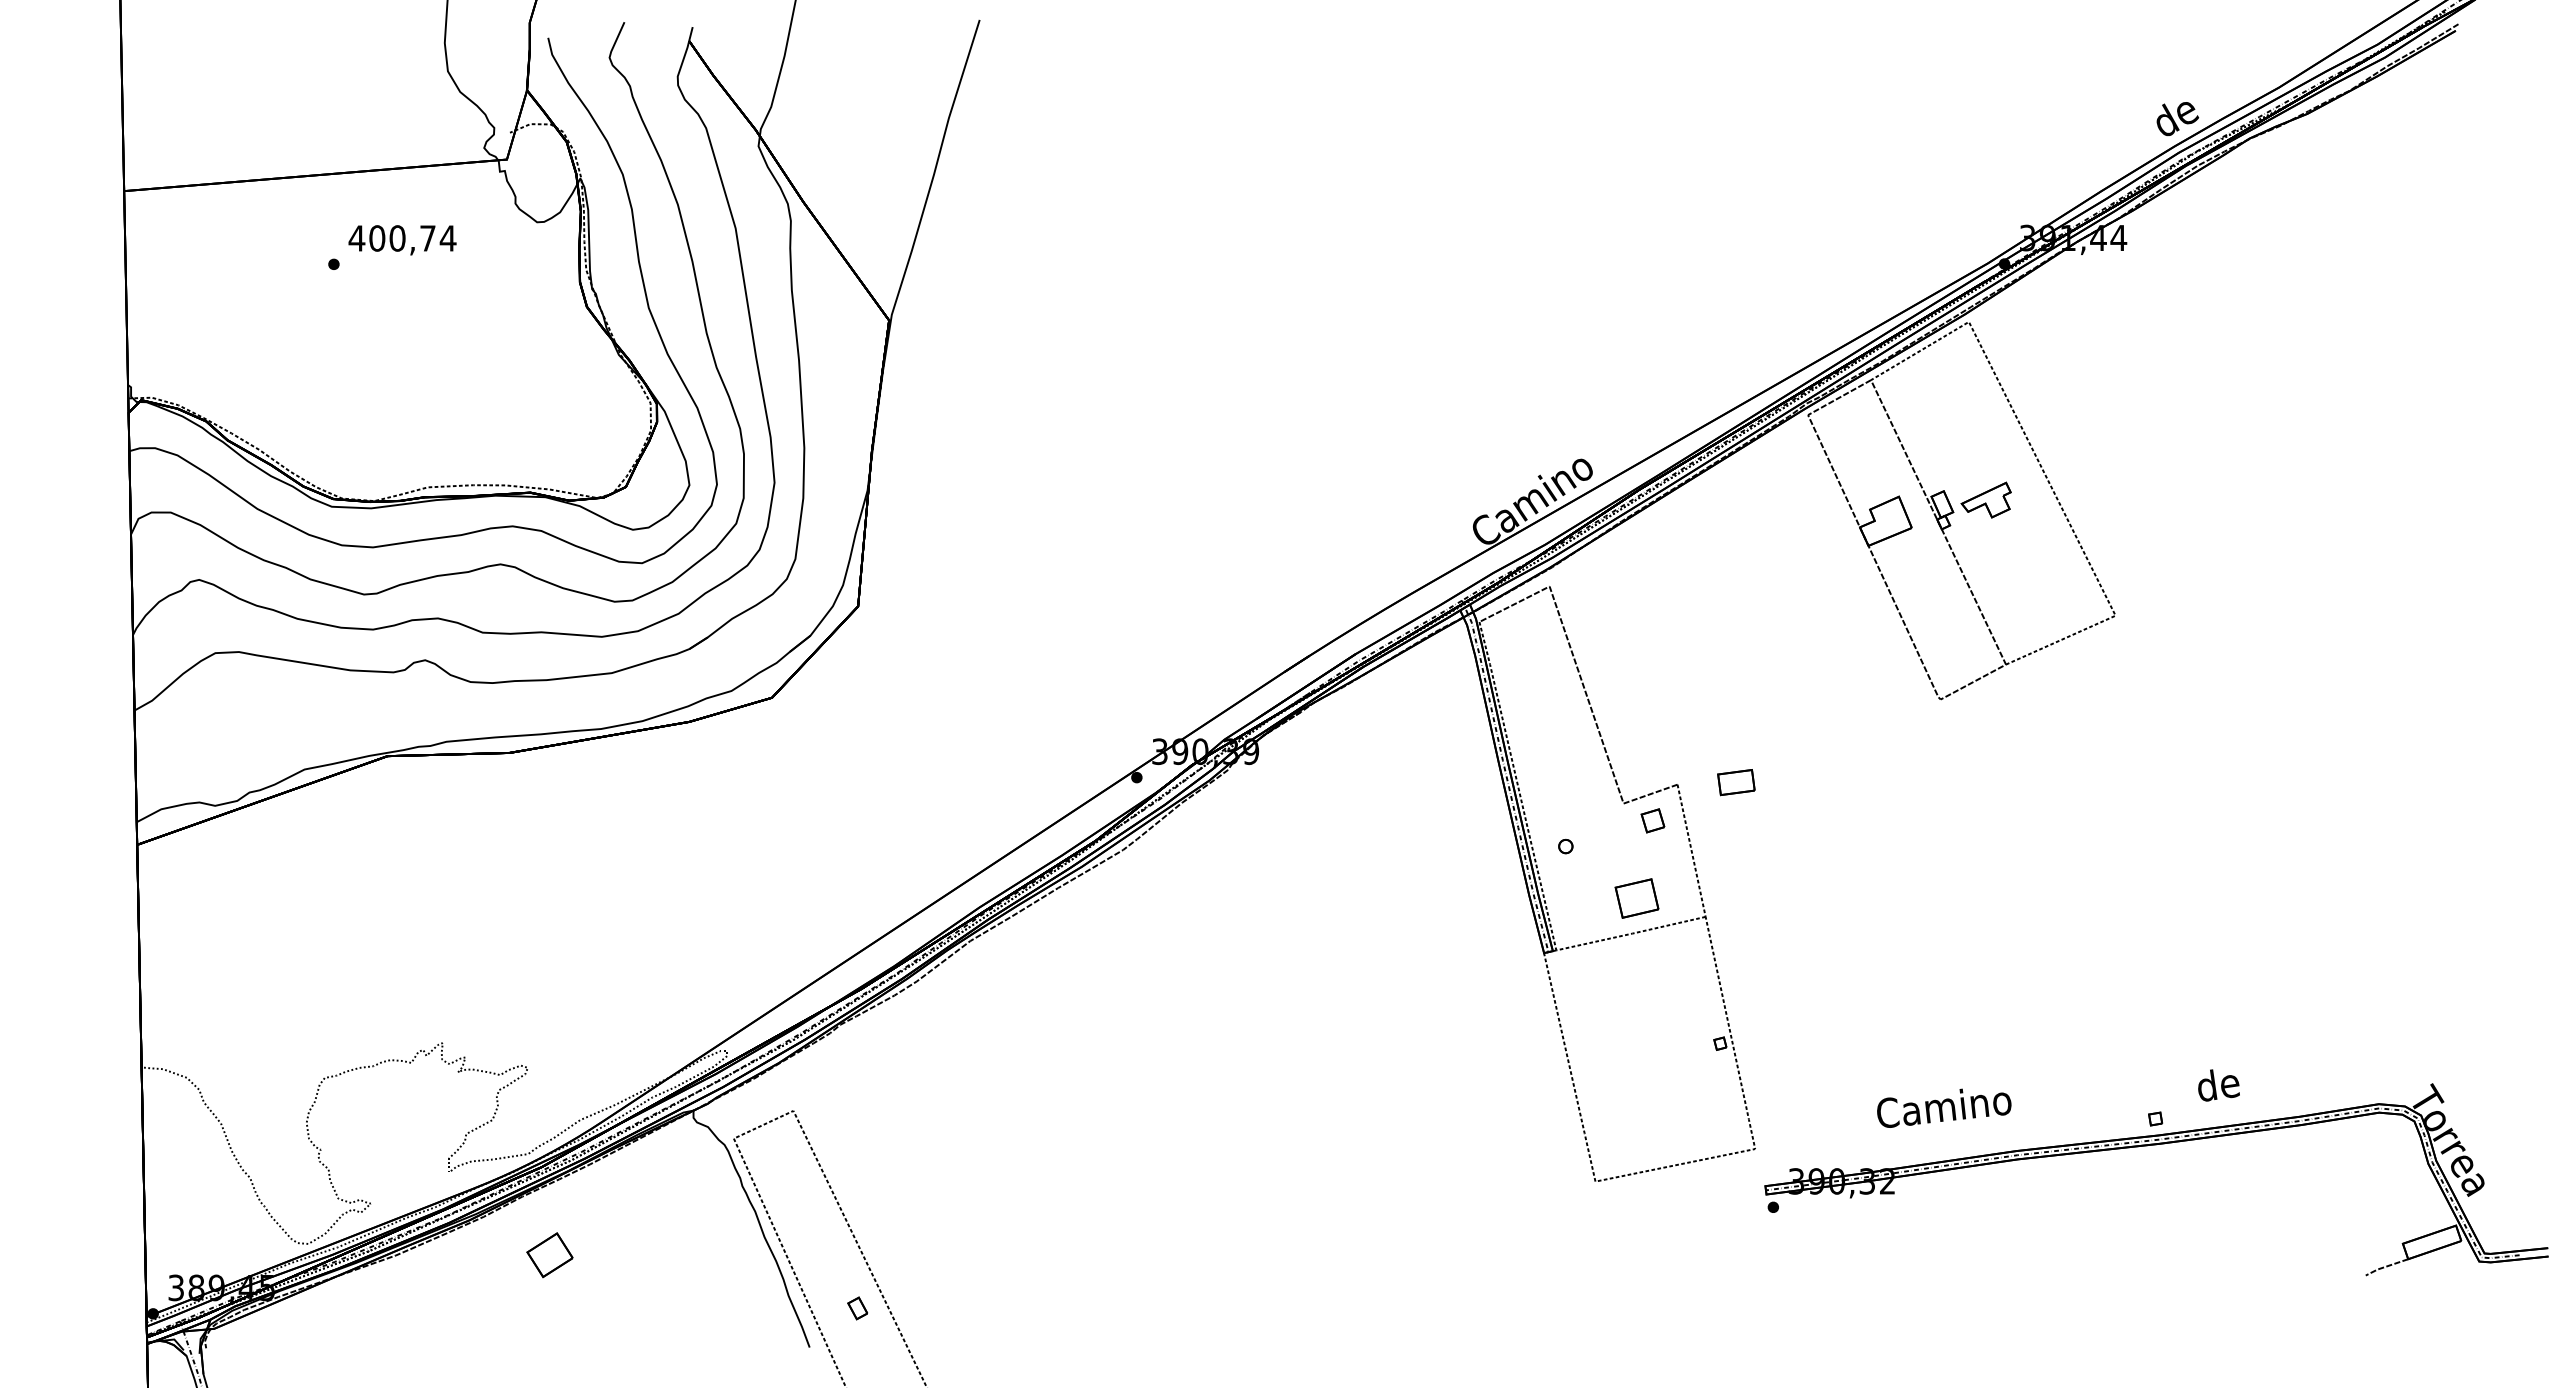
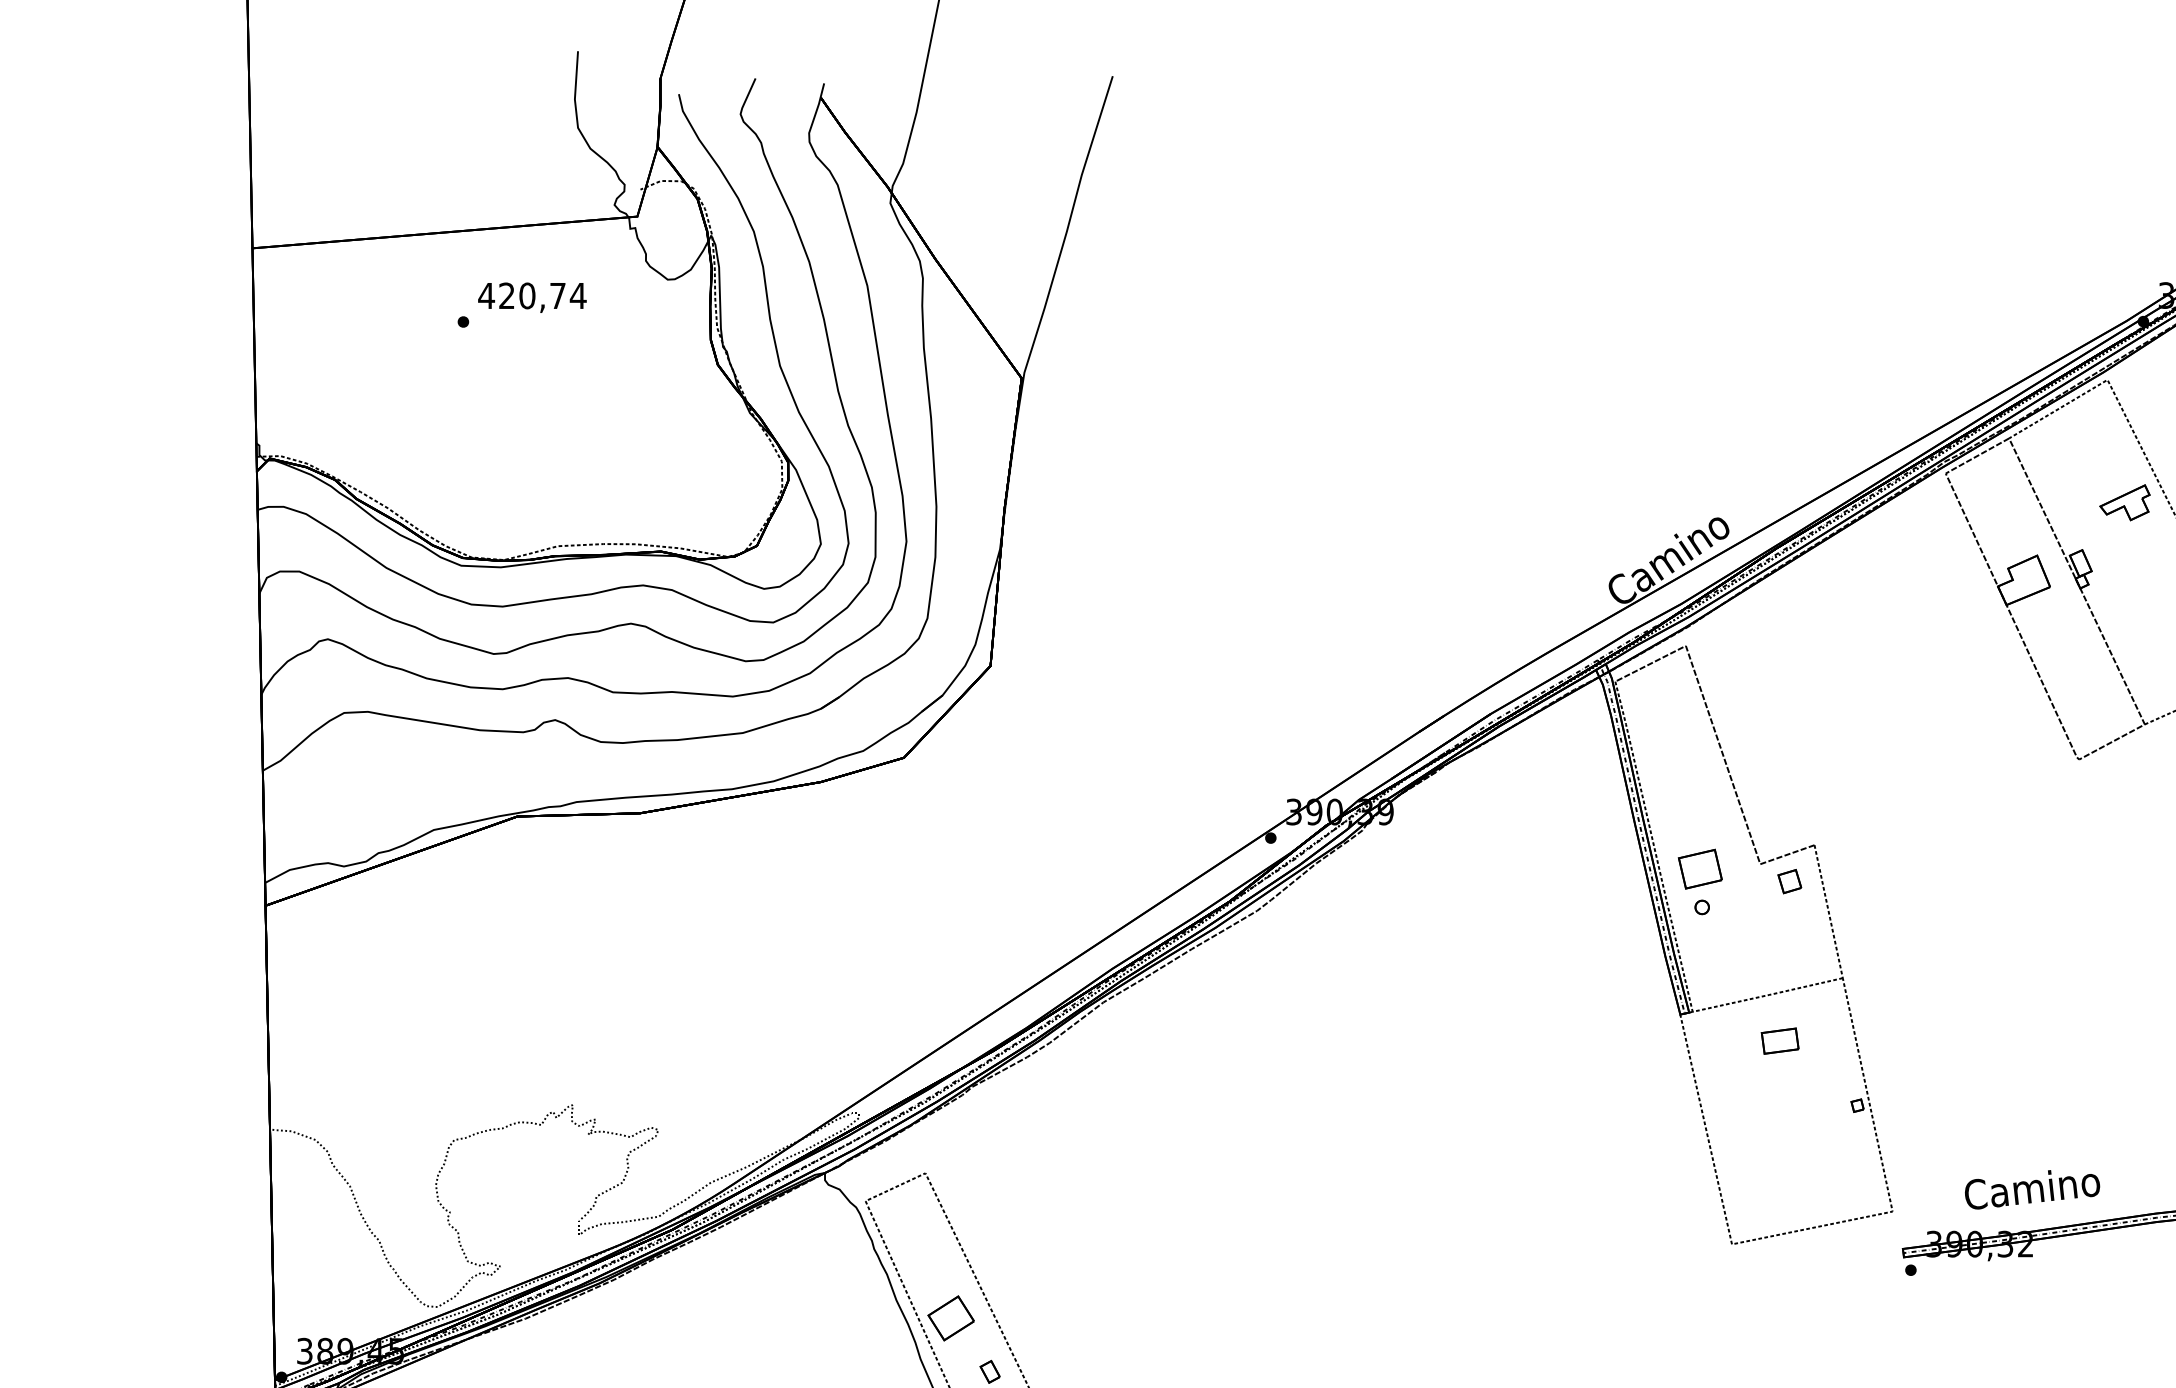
text: (377, 238) -> (507, 295), 400,74 -> 420,74
part: (1985, 499) -> (2124, 502), moved
part: (1736, 782) -> (1780, 1041), moved
part: (1636, 898) -> (1699, 869), moved
text: (1944, 1107) -> (2032, 1188), moved
part: (549, 1255) -> (950, 1318), moved

